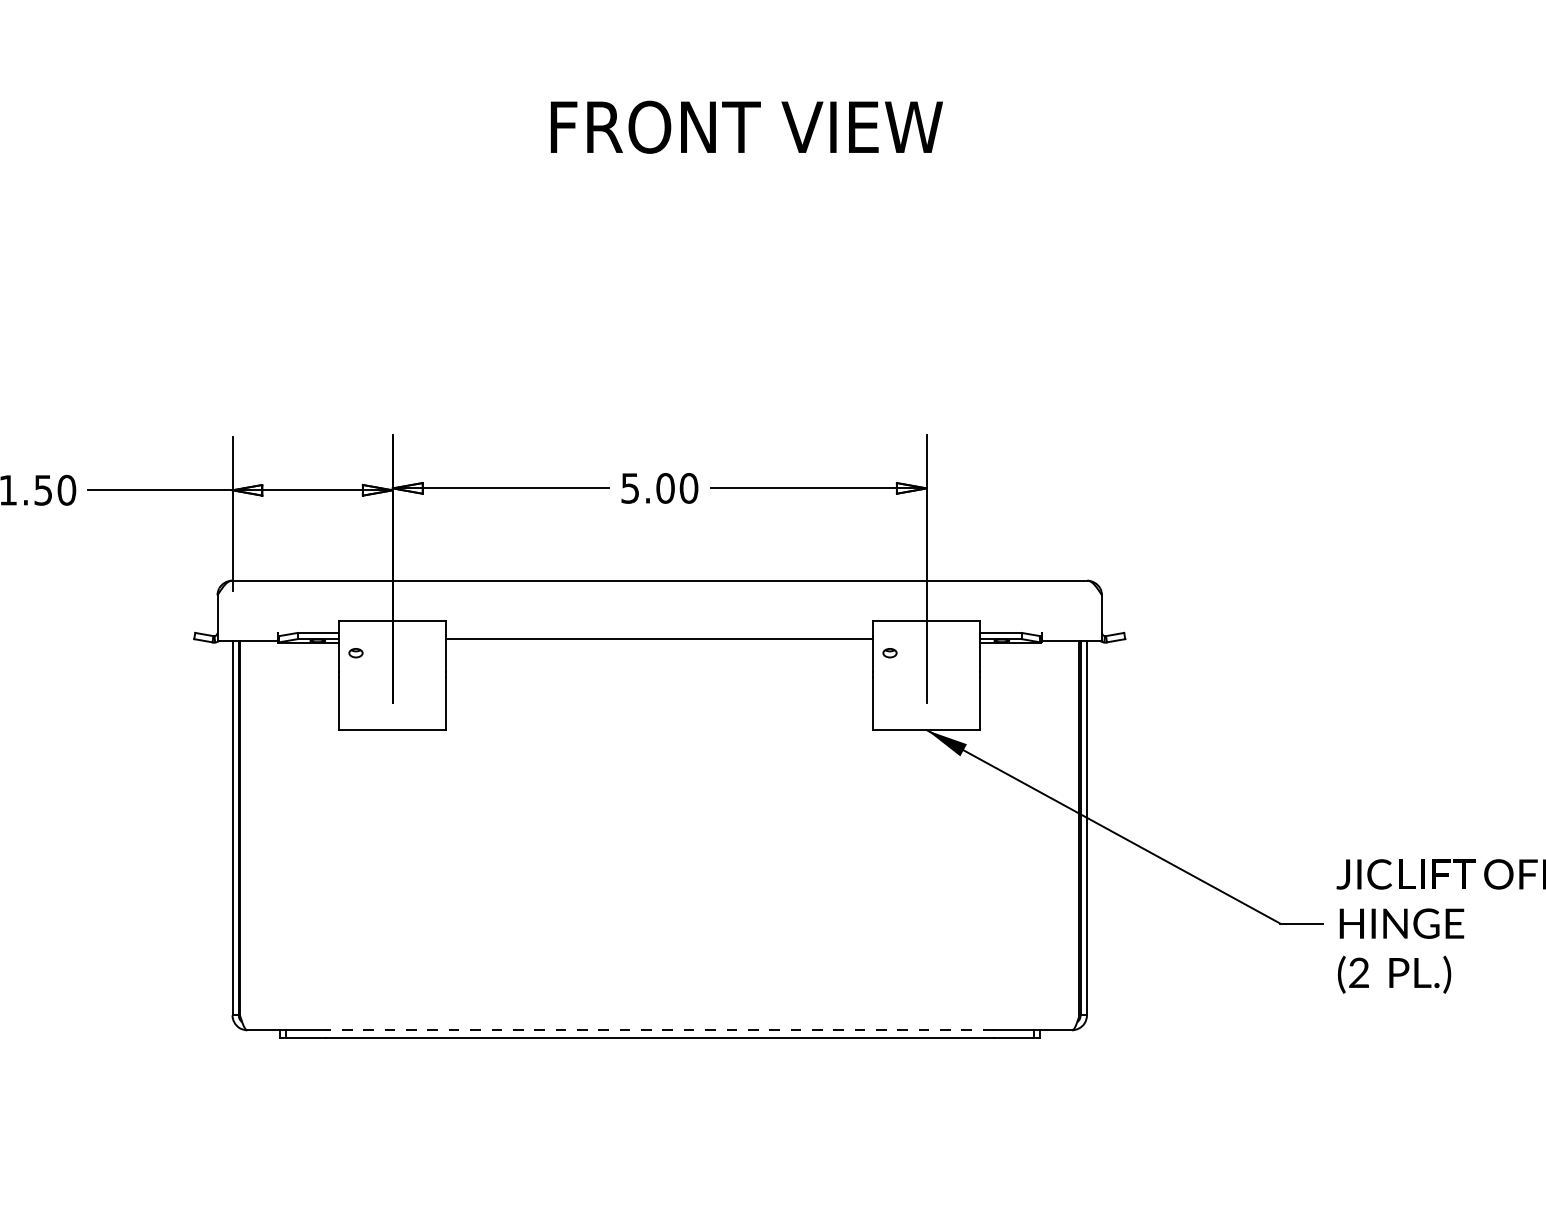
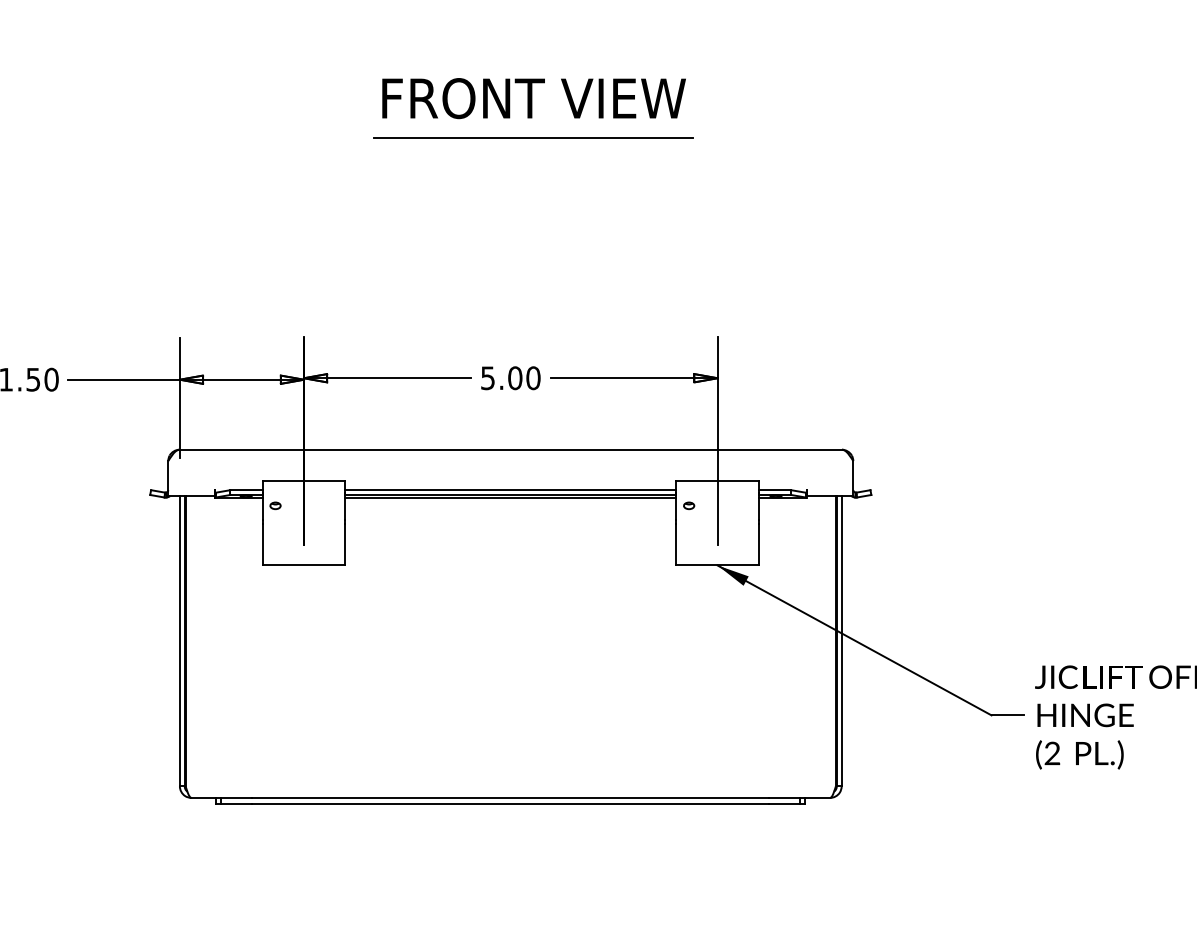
text: (746, 126) -> (533, 97), moved
line: (688, 178) -> (533, 138), added
line: (659, 632) -> (510, 489), added
line: (659, 642) -> (510, 497), added
line: (659, 1030) -> (510, 798), dashed -> solid

